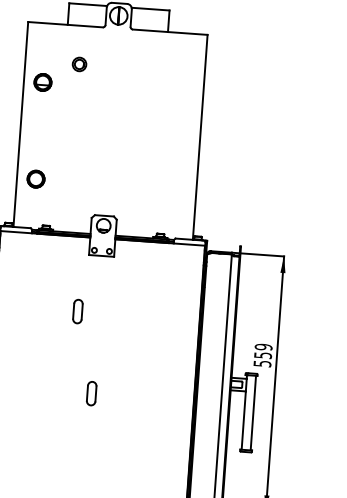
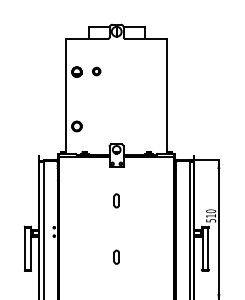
part: (79, 64) -> (96, 71), moved
part: (77, 310) -> (116, 200), moved
text: (264, 351) -> (211, 213), 559 -> 510
part: (91, 392) -> (116, 256), moved

